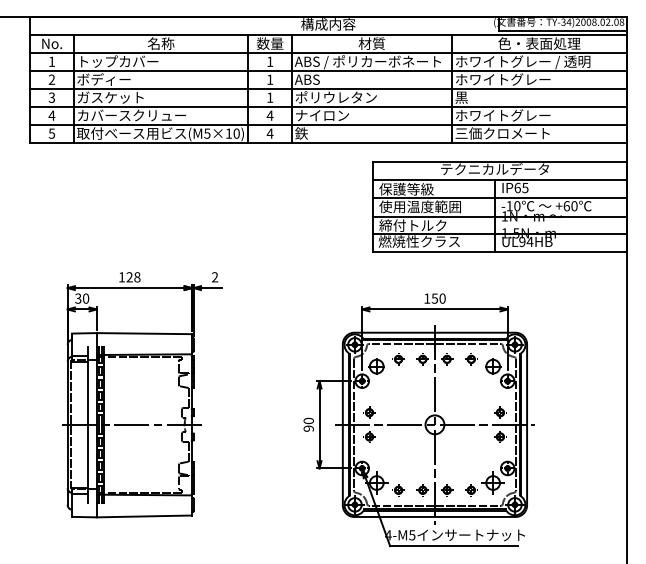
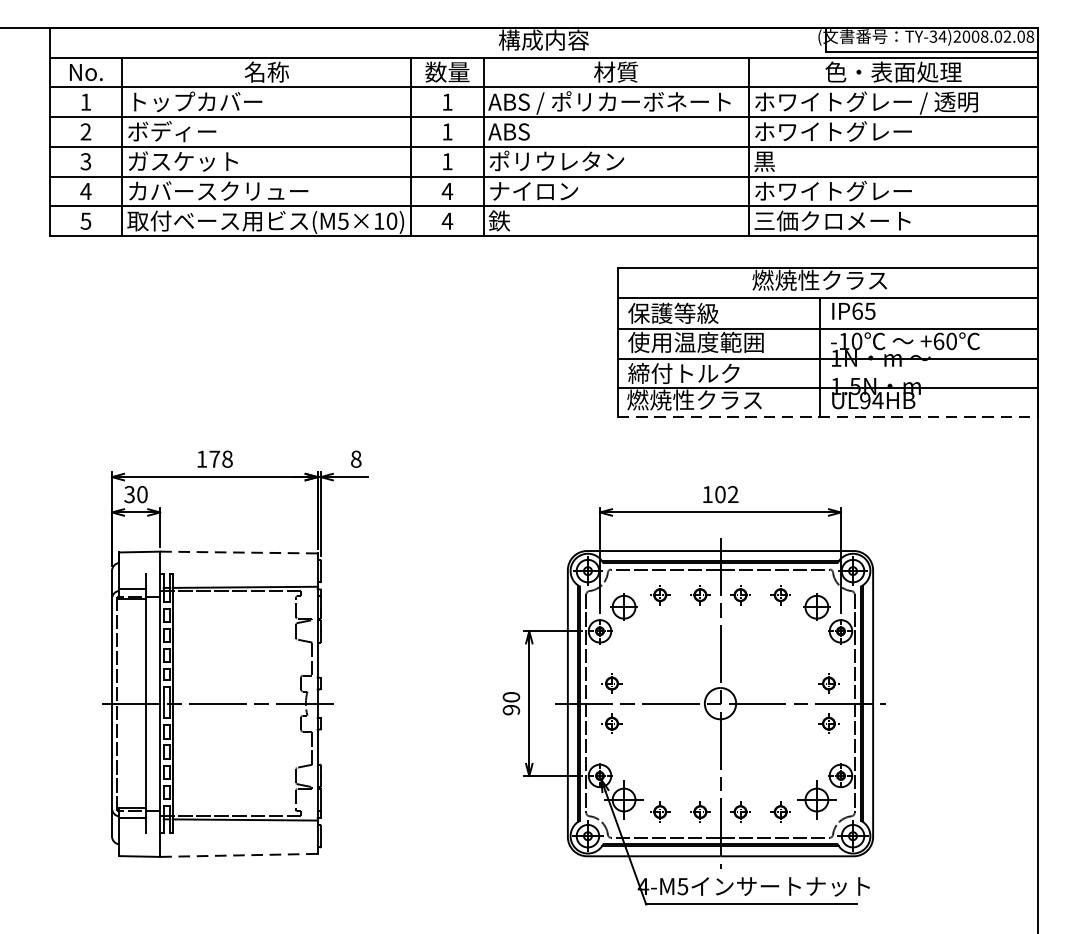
text: (494, 169) -> (819, 280), テクニカルデータ -> 燃焼性クラス
line: (499, 252) -> (827, 418), solid -> dashed
text: (129, 277) -> (214, 459), 128 -> 178
text: (215, 277) -> (356, 459), 2 -> 8
text: (438, 298) -> (726, 494), 150 -> 102
line: (144, 333) -> (239, 552), solid -> dashed
line: (144, 516) -> (239, 855), solid -> dashed

